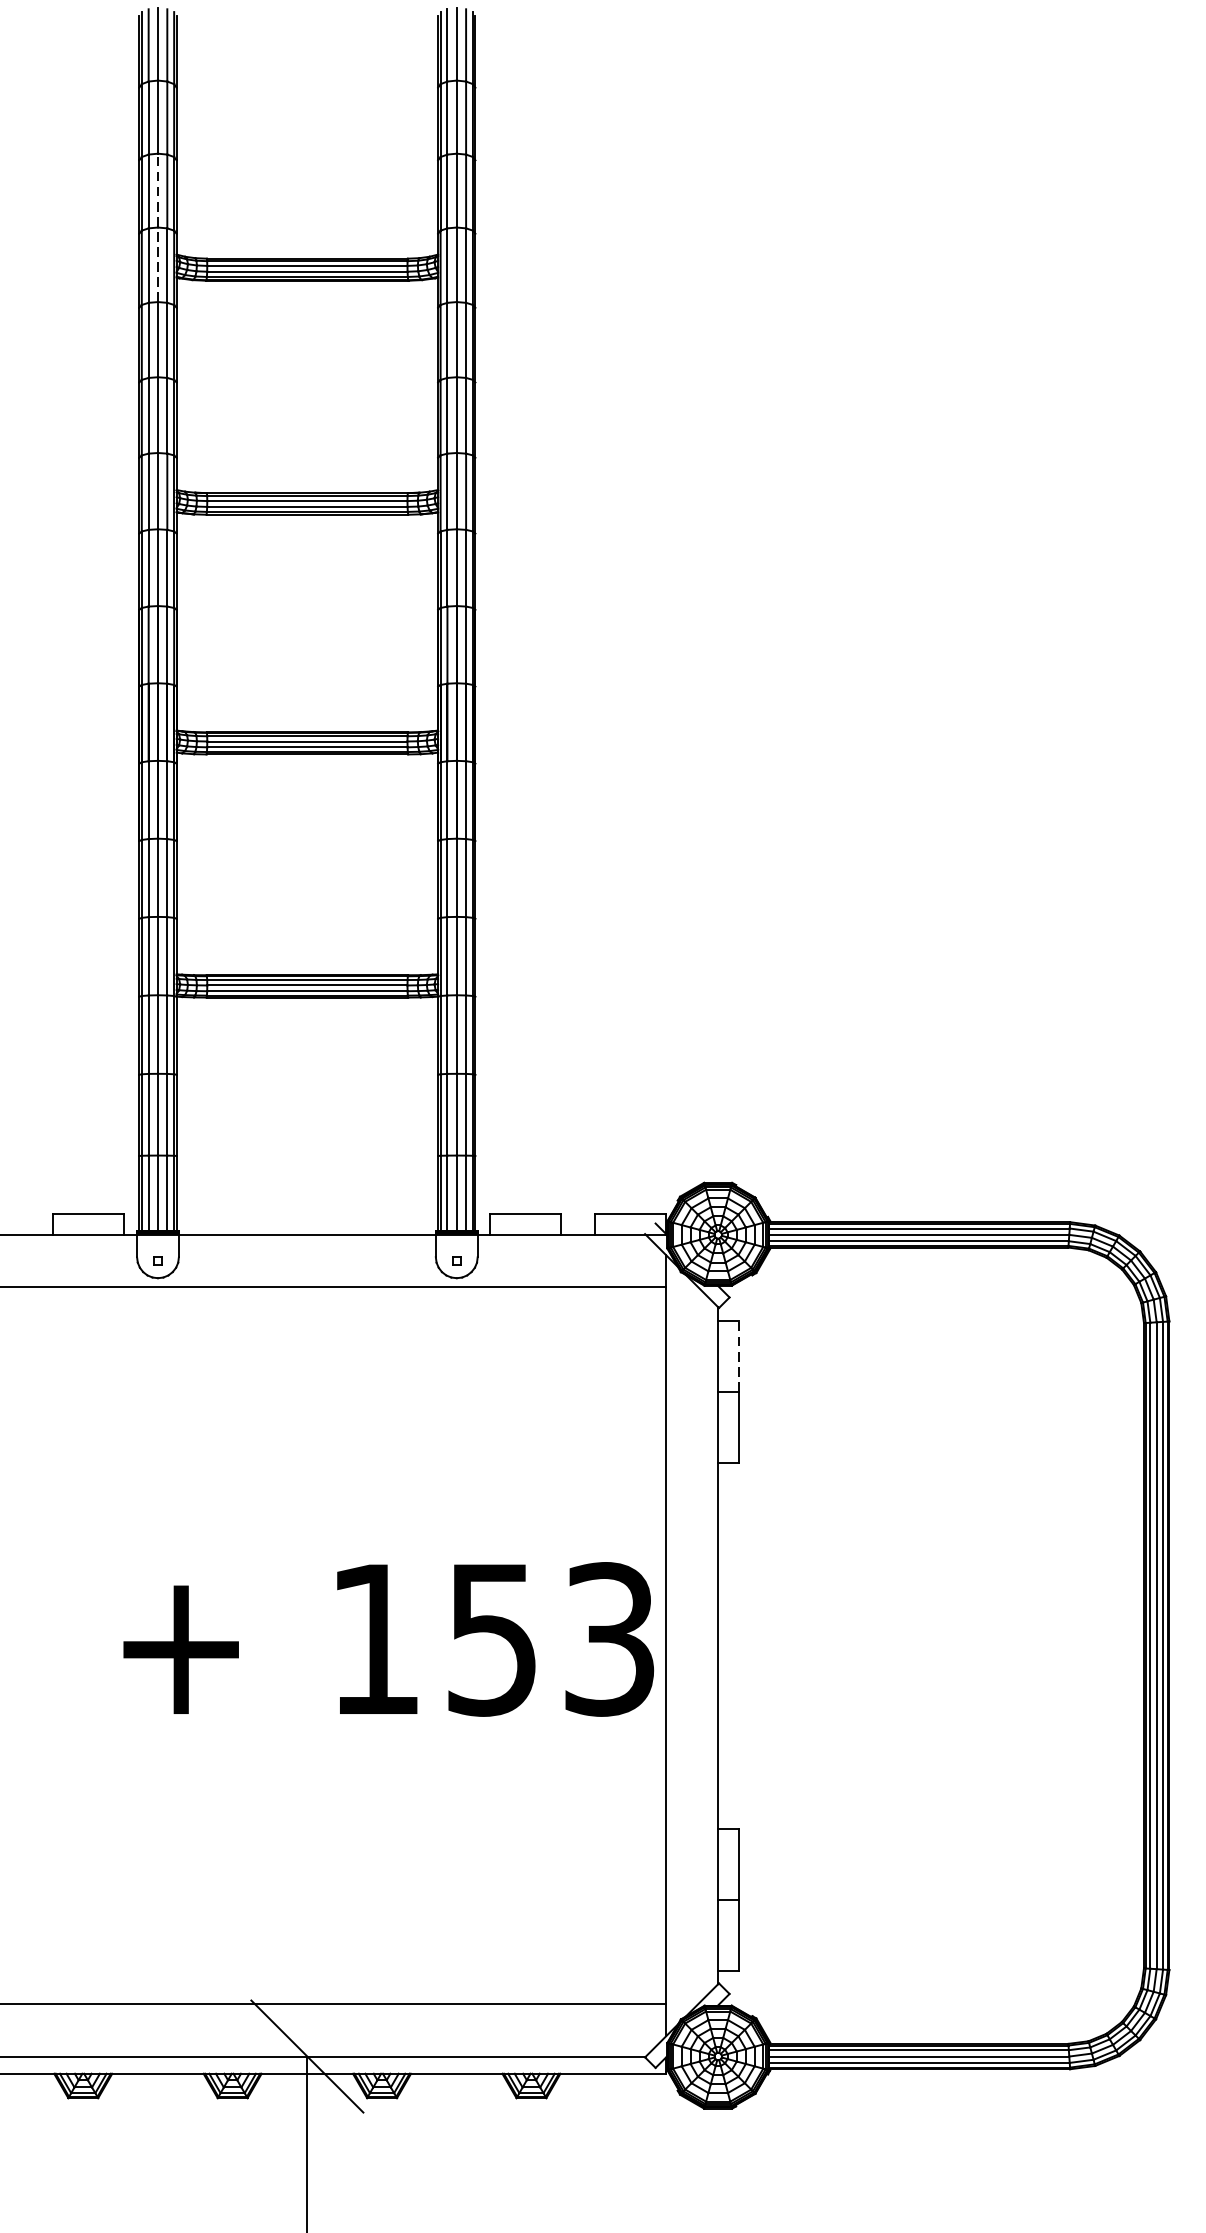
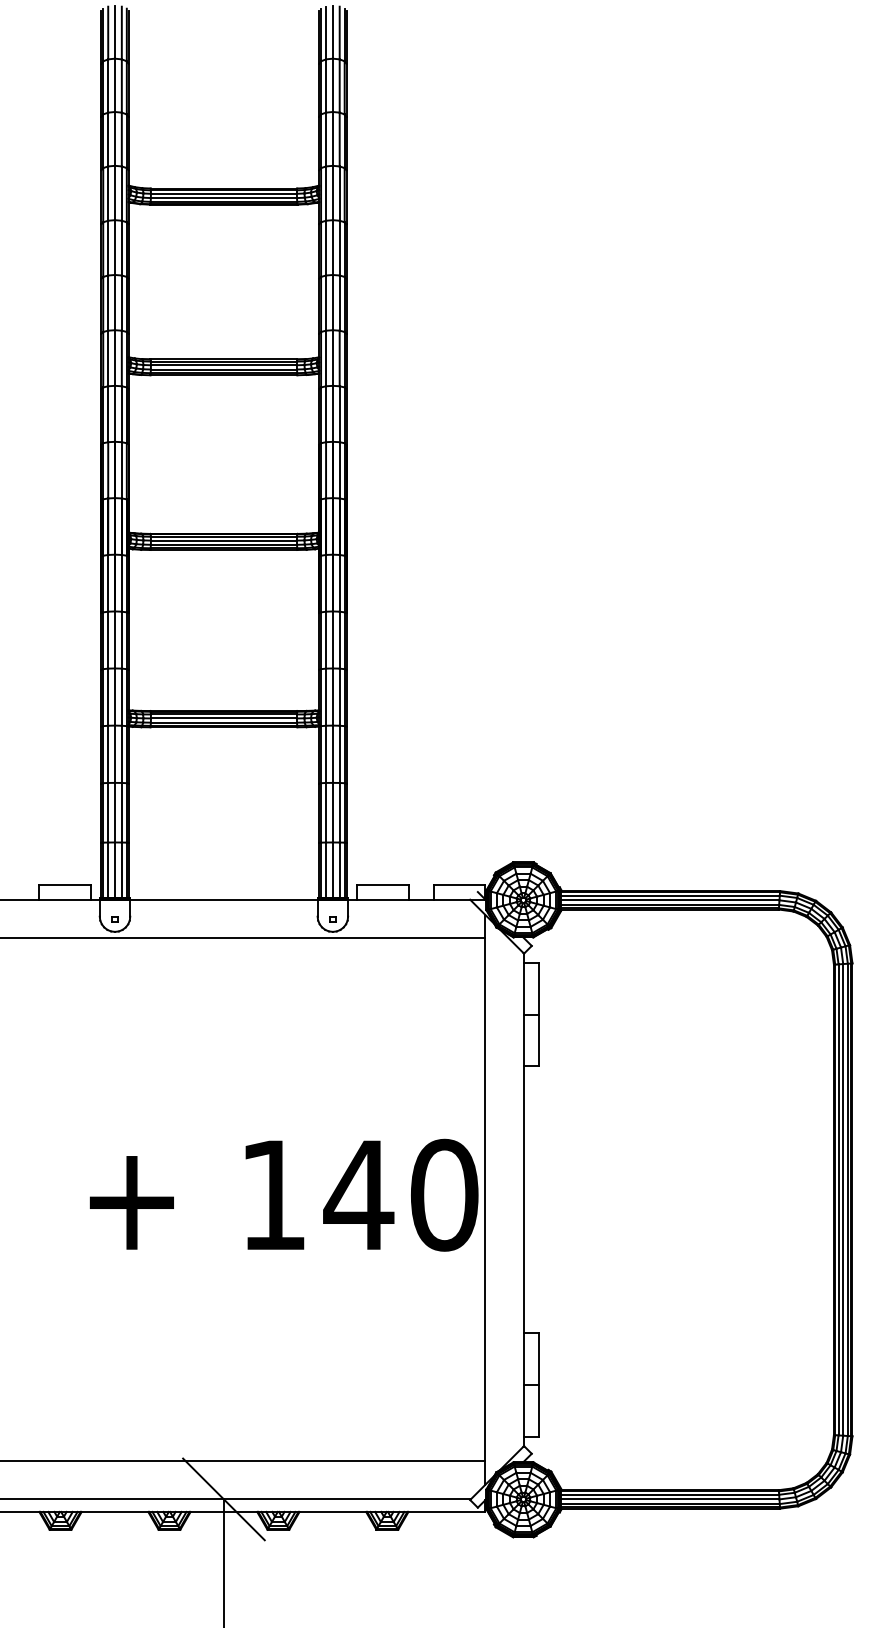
line: (158, 227) -> (115, 165), dashed -> solid
line: (738, 1355) -> (538, 988), dashed -> solid
text: (549, 1638) -> (400, 1194), 153 -> 140

